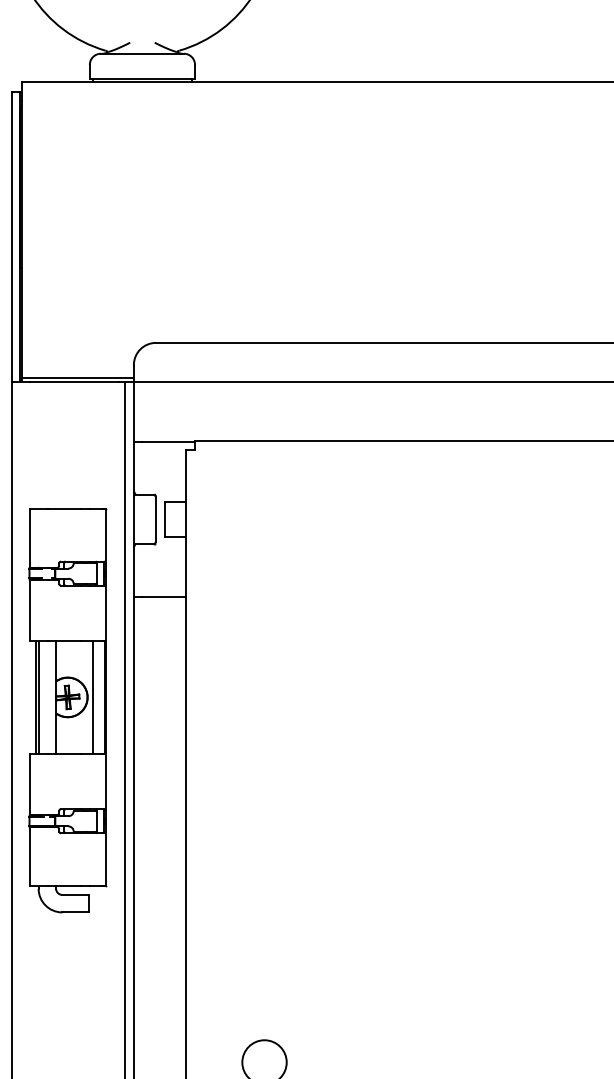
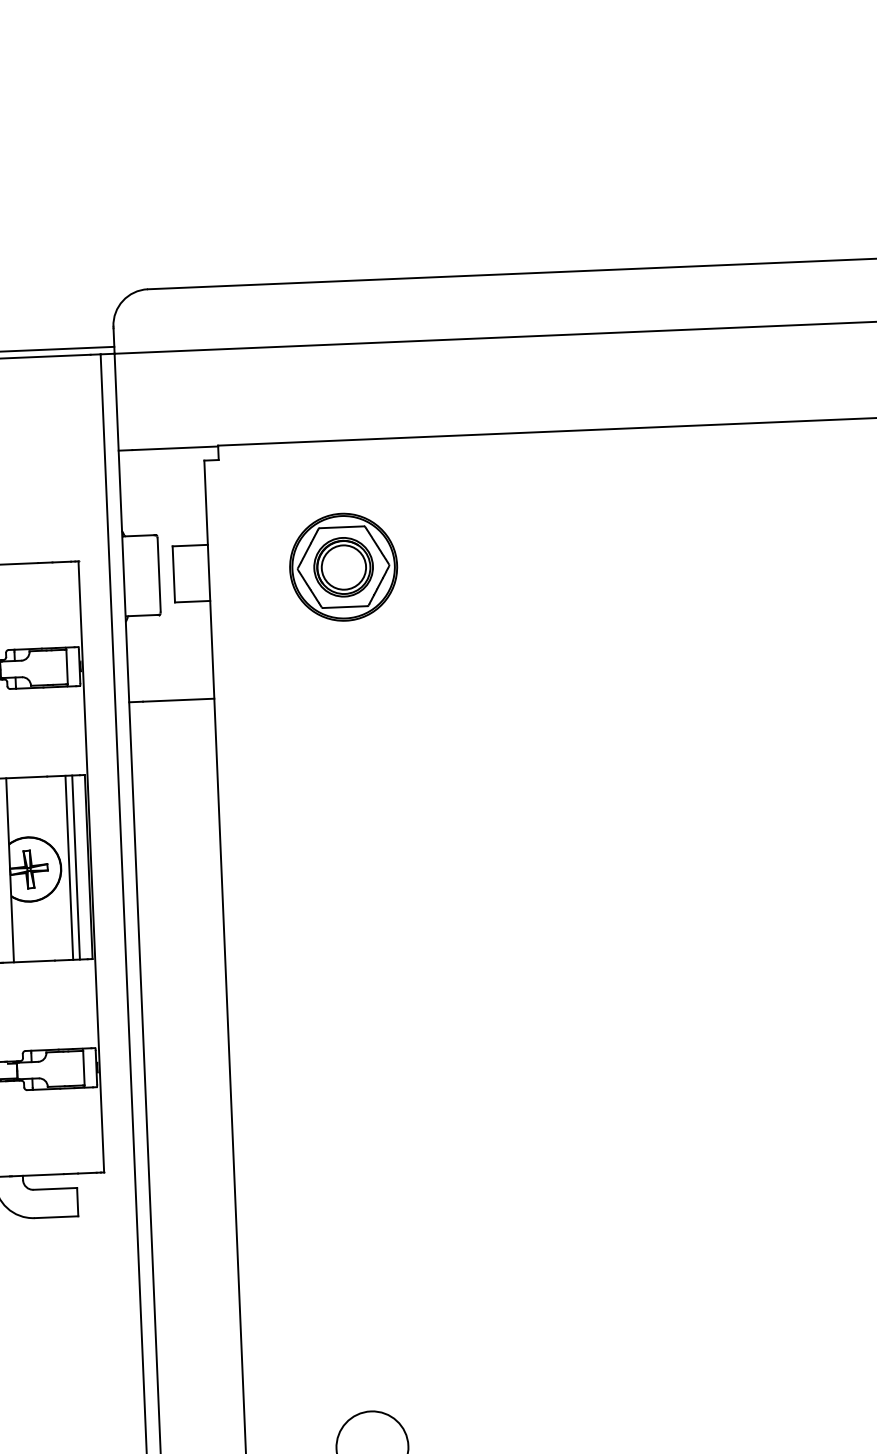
part: (269, 519) -> (343, 567), added
line: (96, 697) -> (75, 867), added

